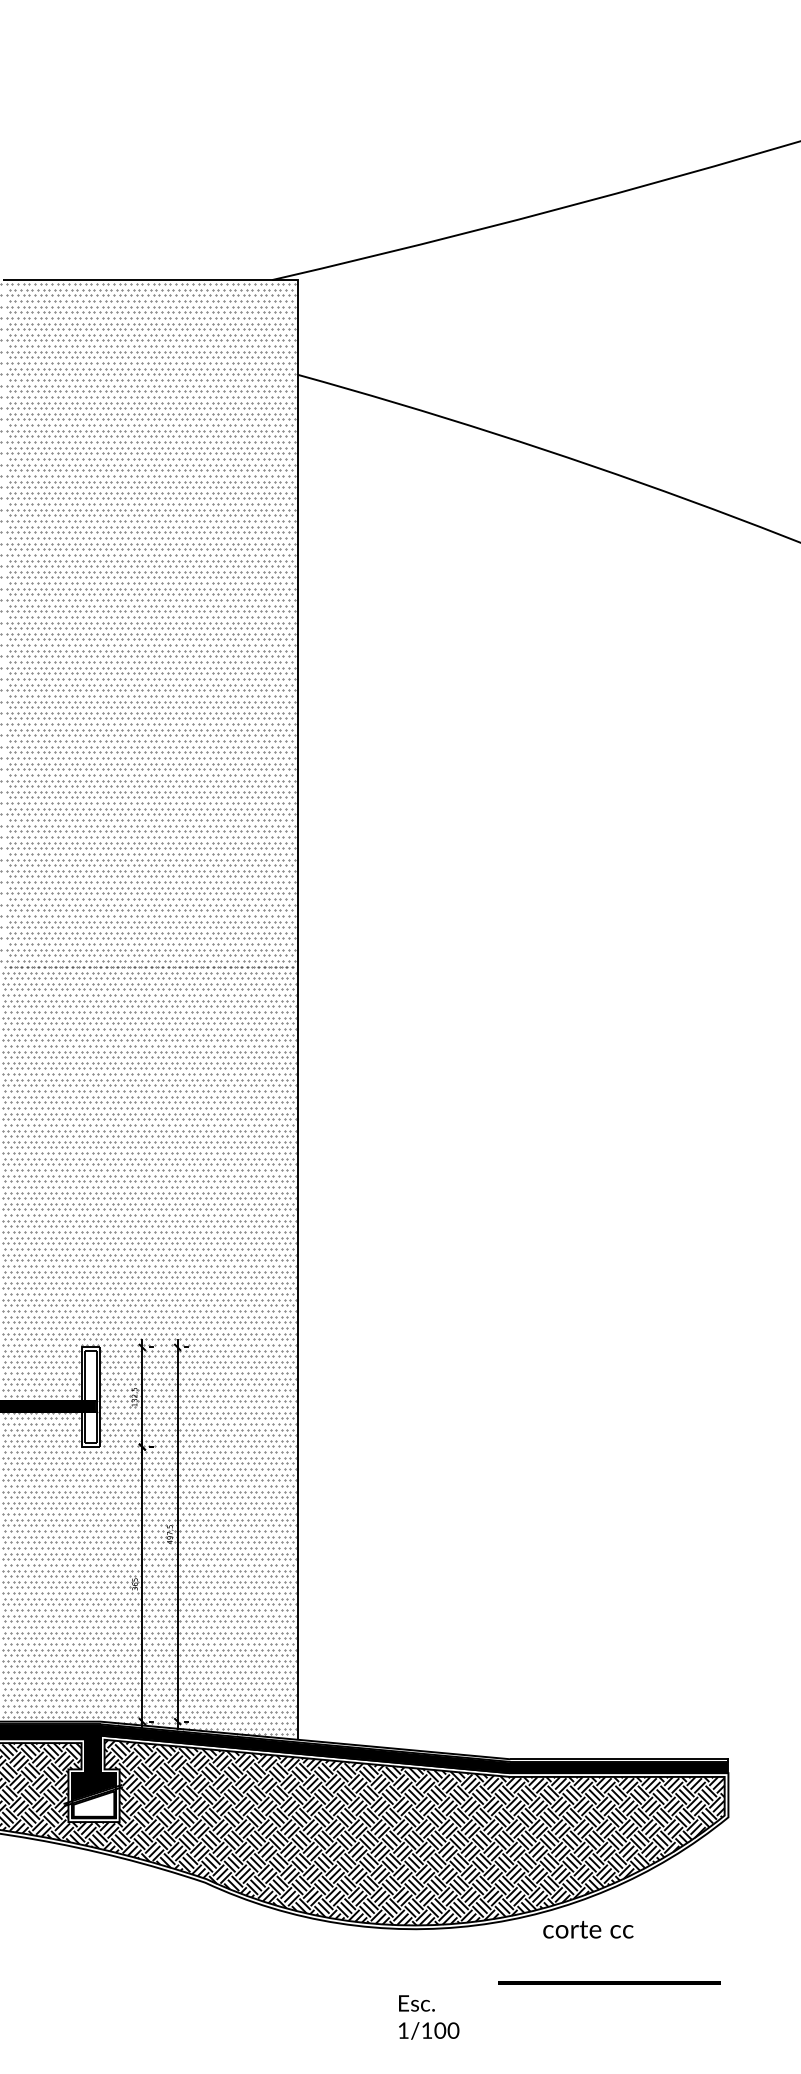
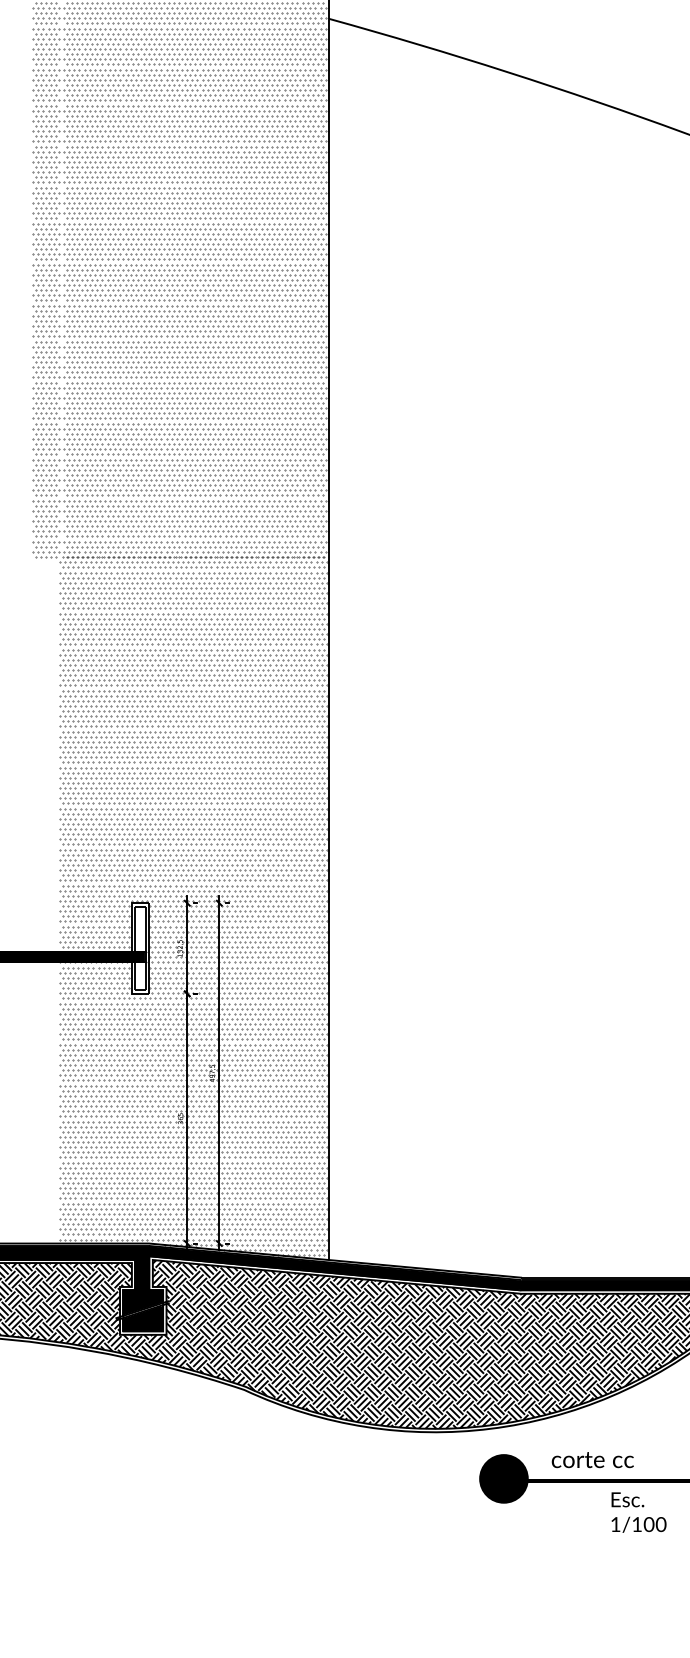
fill: (93, 1803) -> (142, 1317), added
text: (588, 1929) -> (592, 1459), moved
fill: (490, 1980) -> (503, 1478), added
text: (429, 2017) -> (639, 1512), moved

